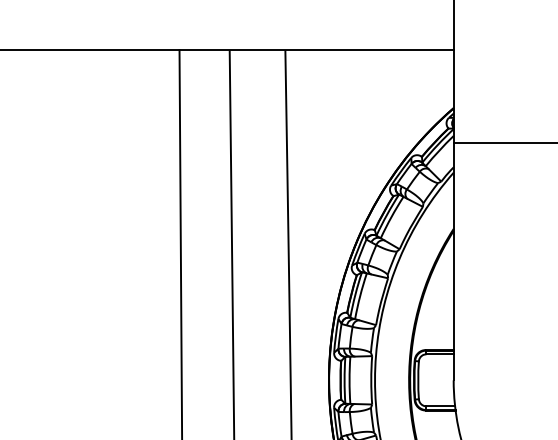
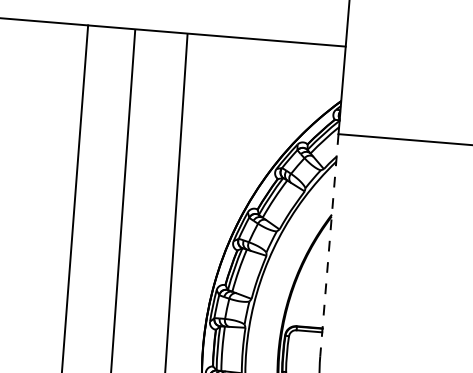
line: (453, 262) -> (329, 246), solid -> dashed

